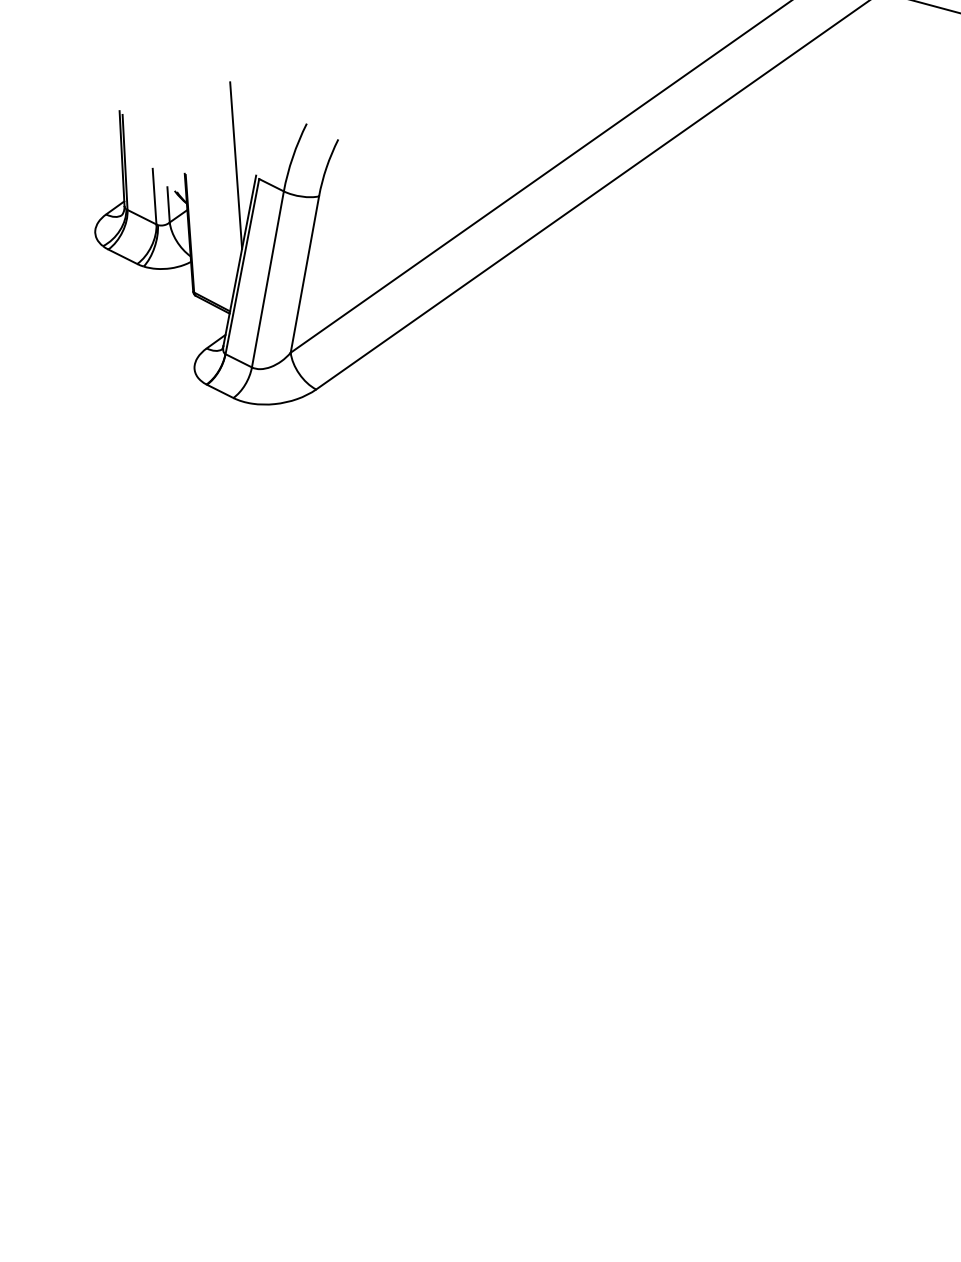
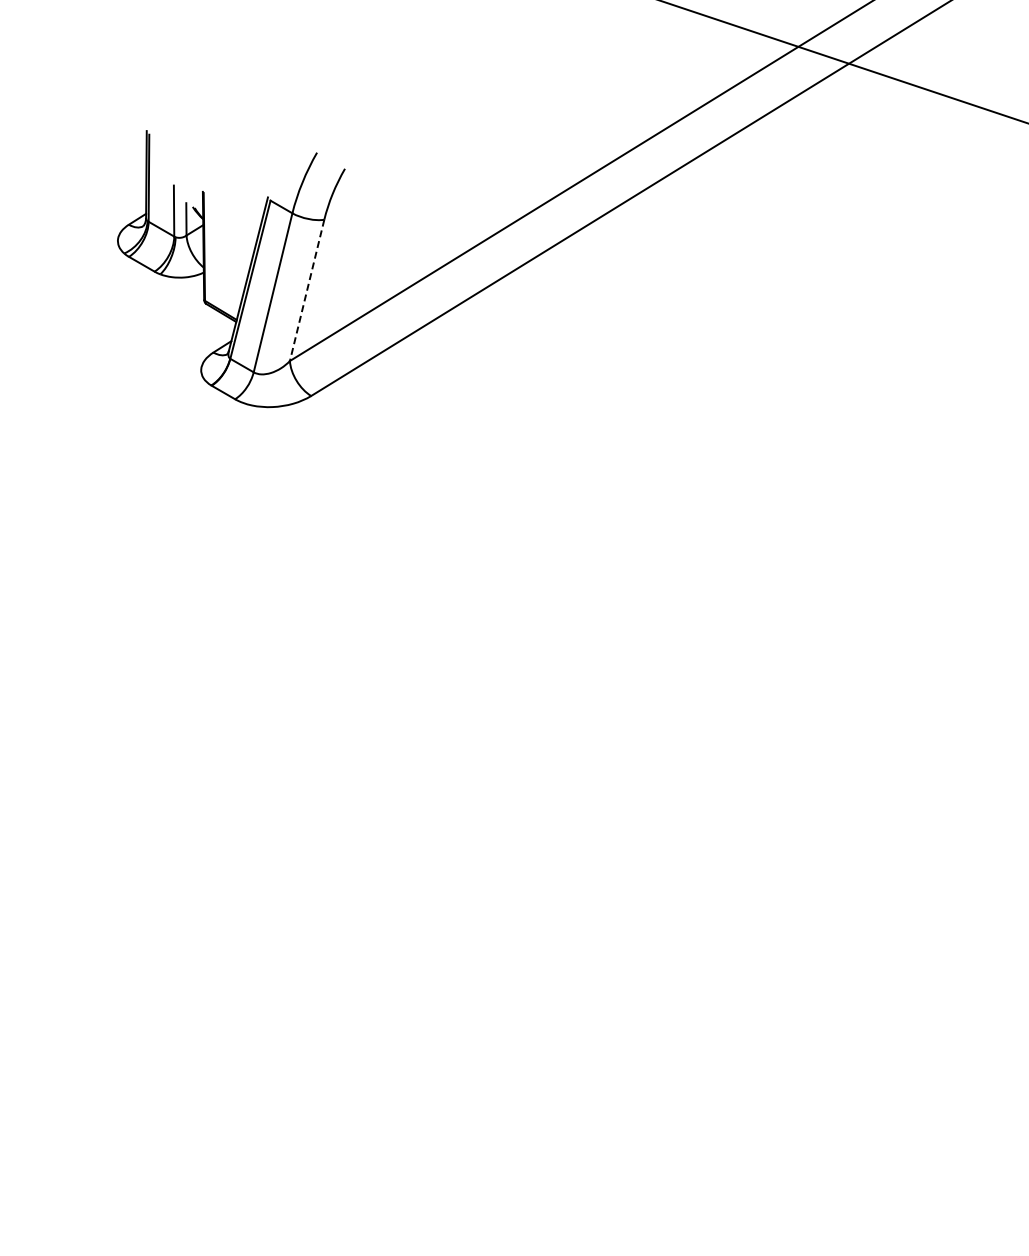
line: (236, 164) -> (250, 186), removed
line: (305, 274) -> (307, 290), solid -> dashed

